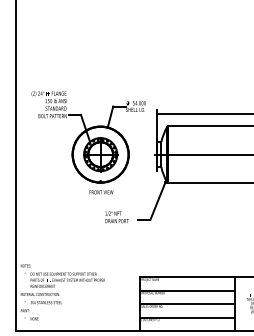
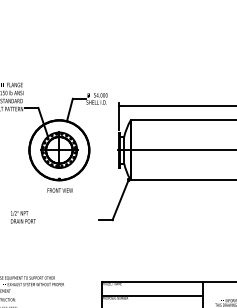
text: (116, 217) -> (22, 217), moved

